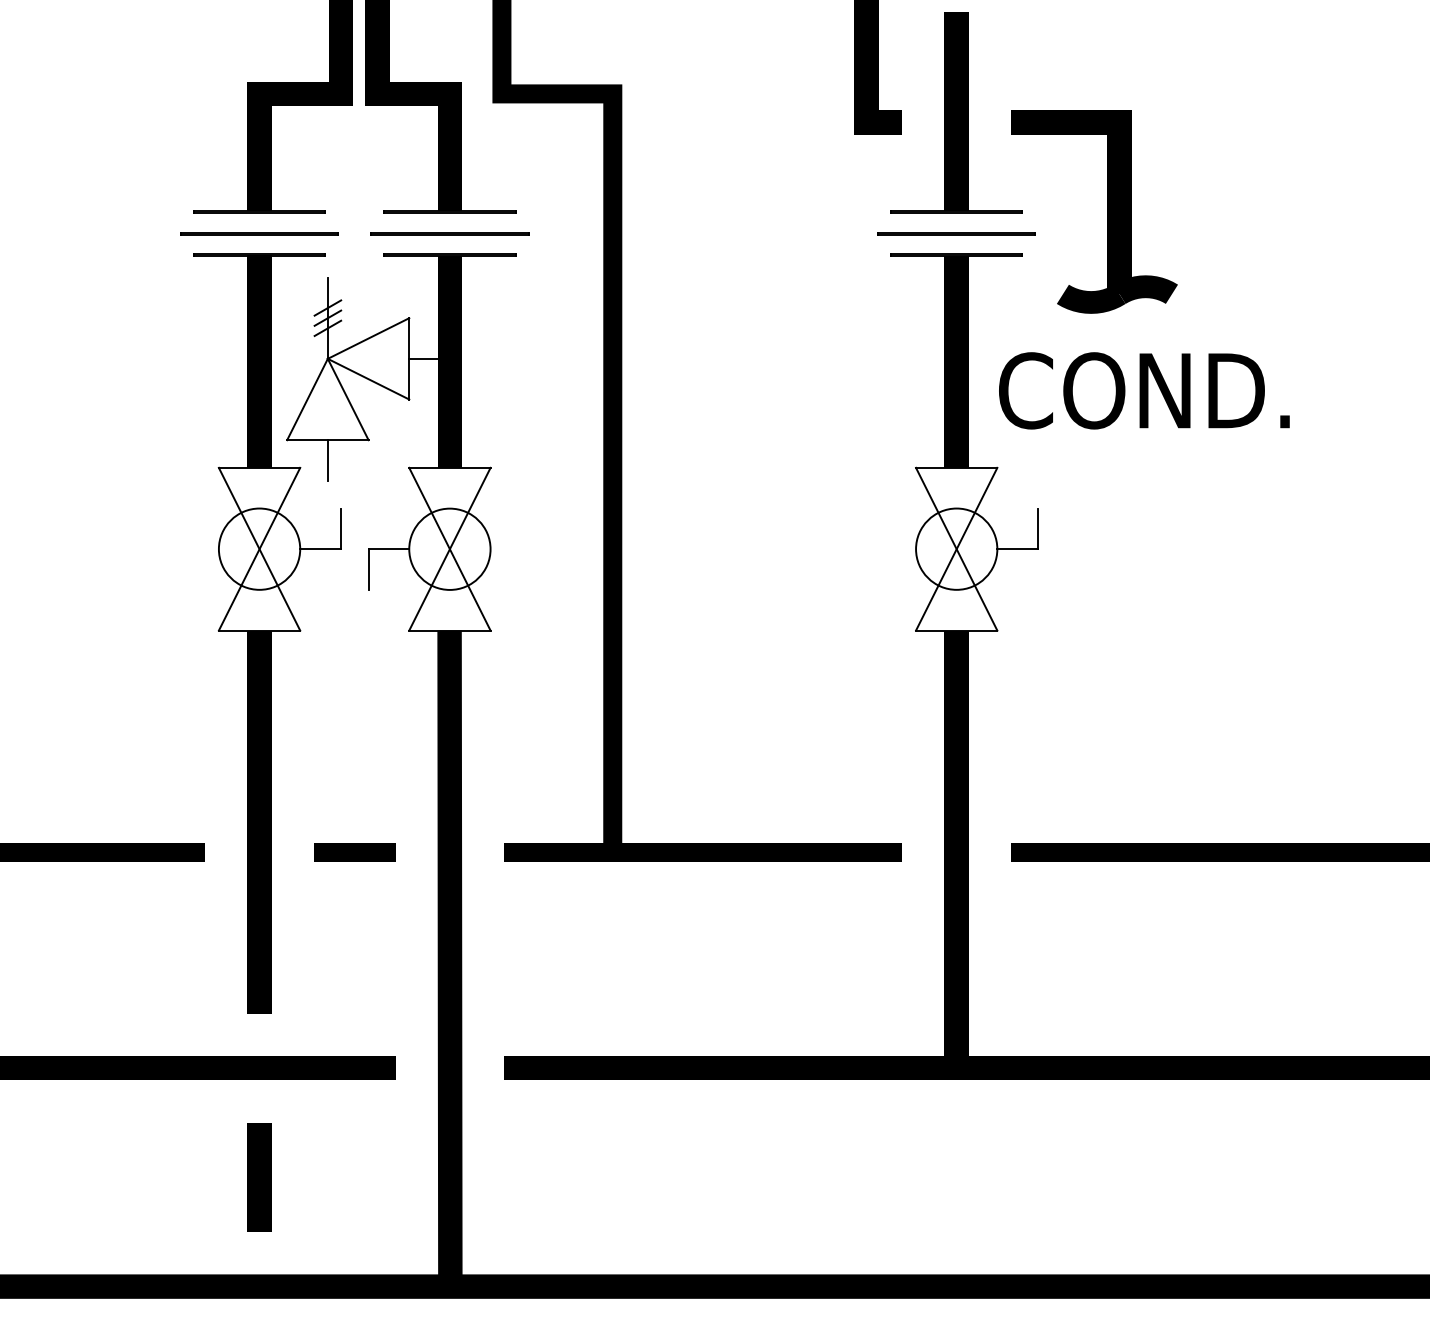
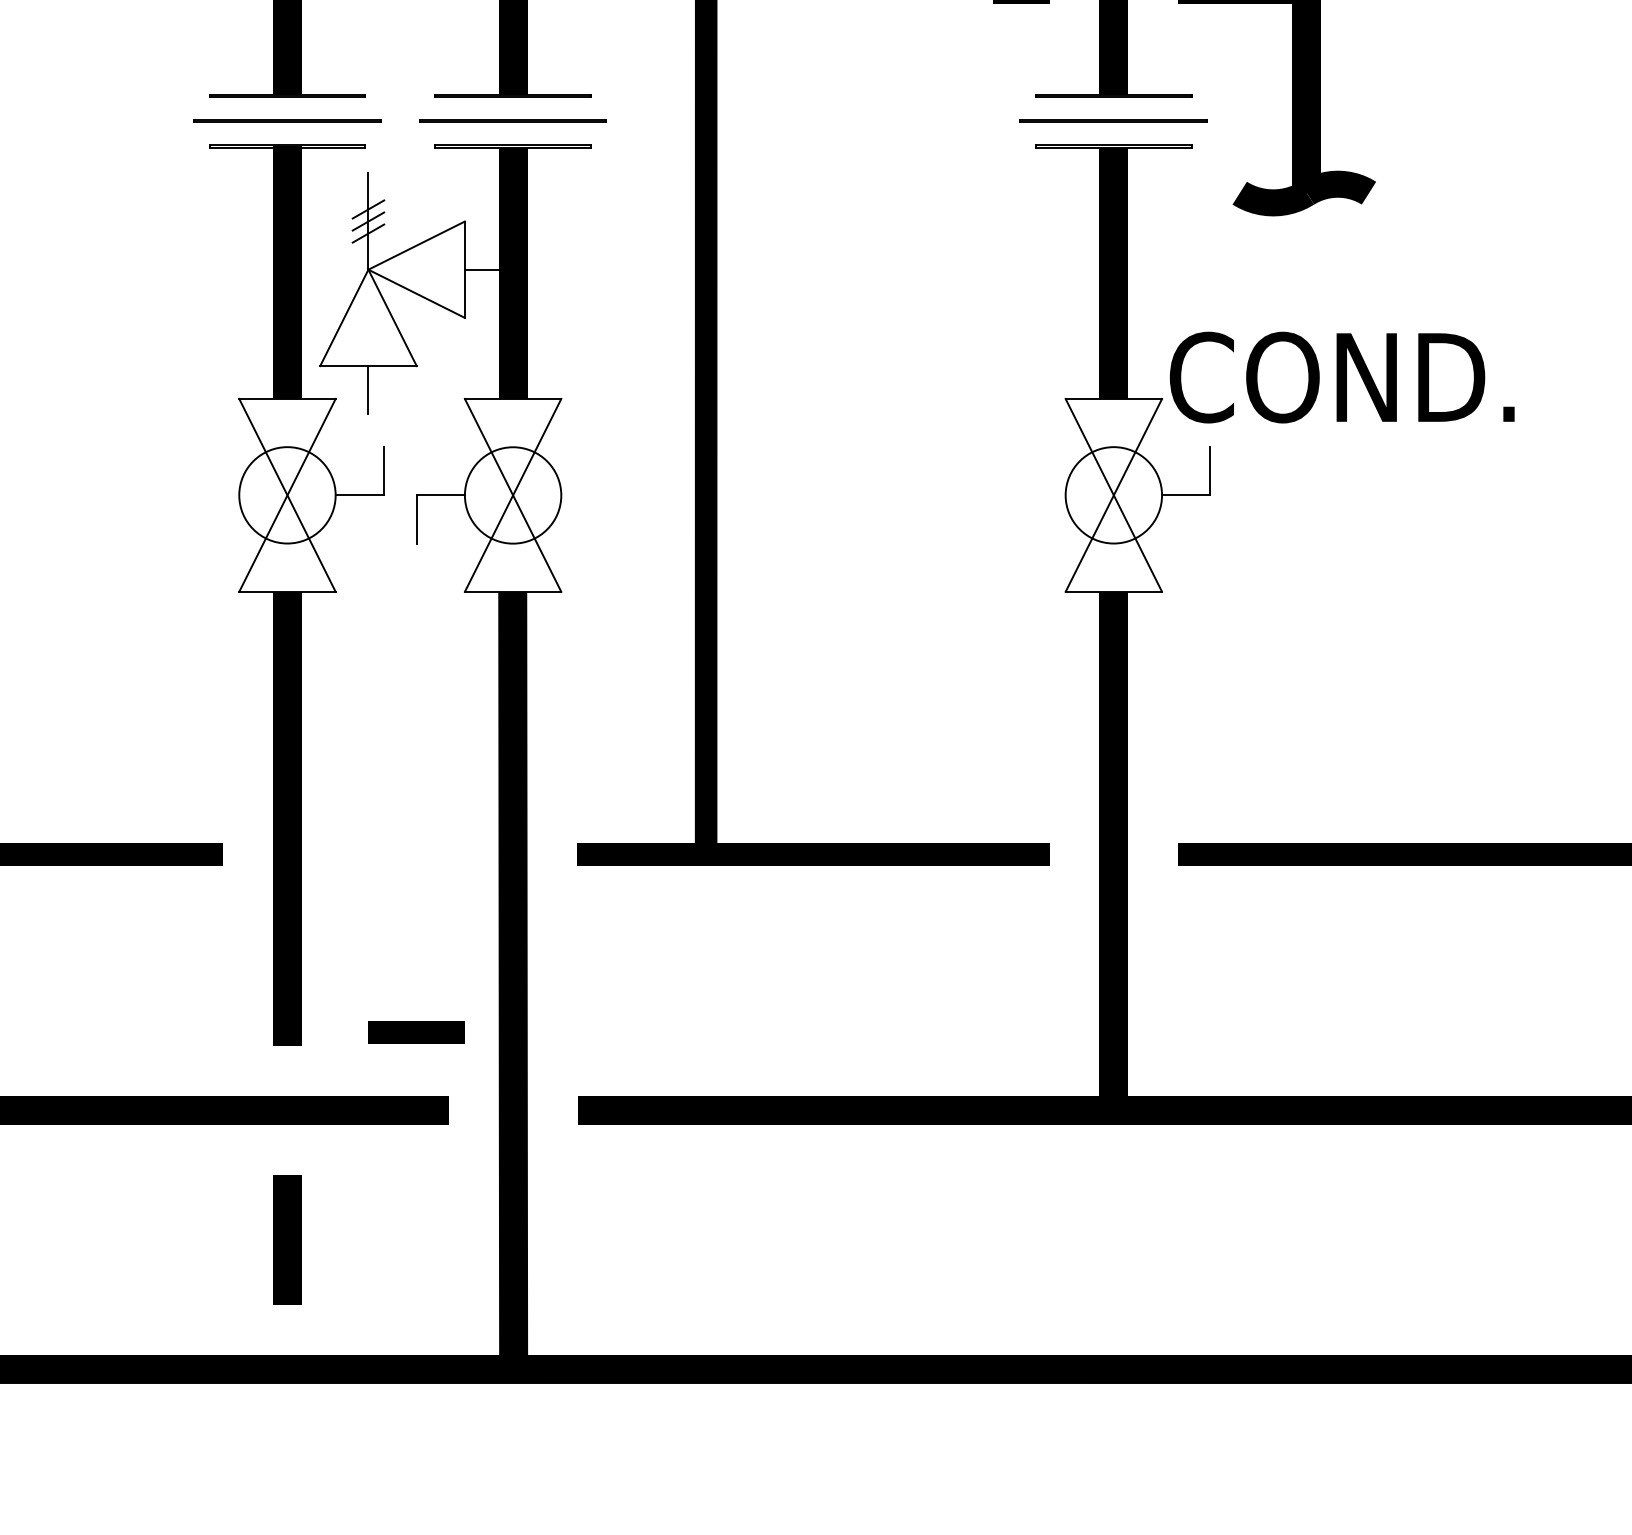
text: (1144, 390) -> (1342, 377), moved
line: (354, 852) -> (416, 1032), moved

